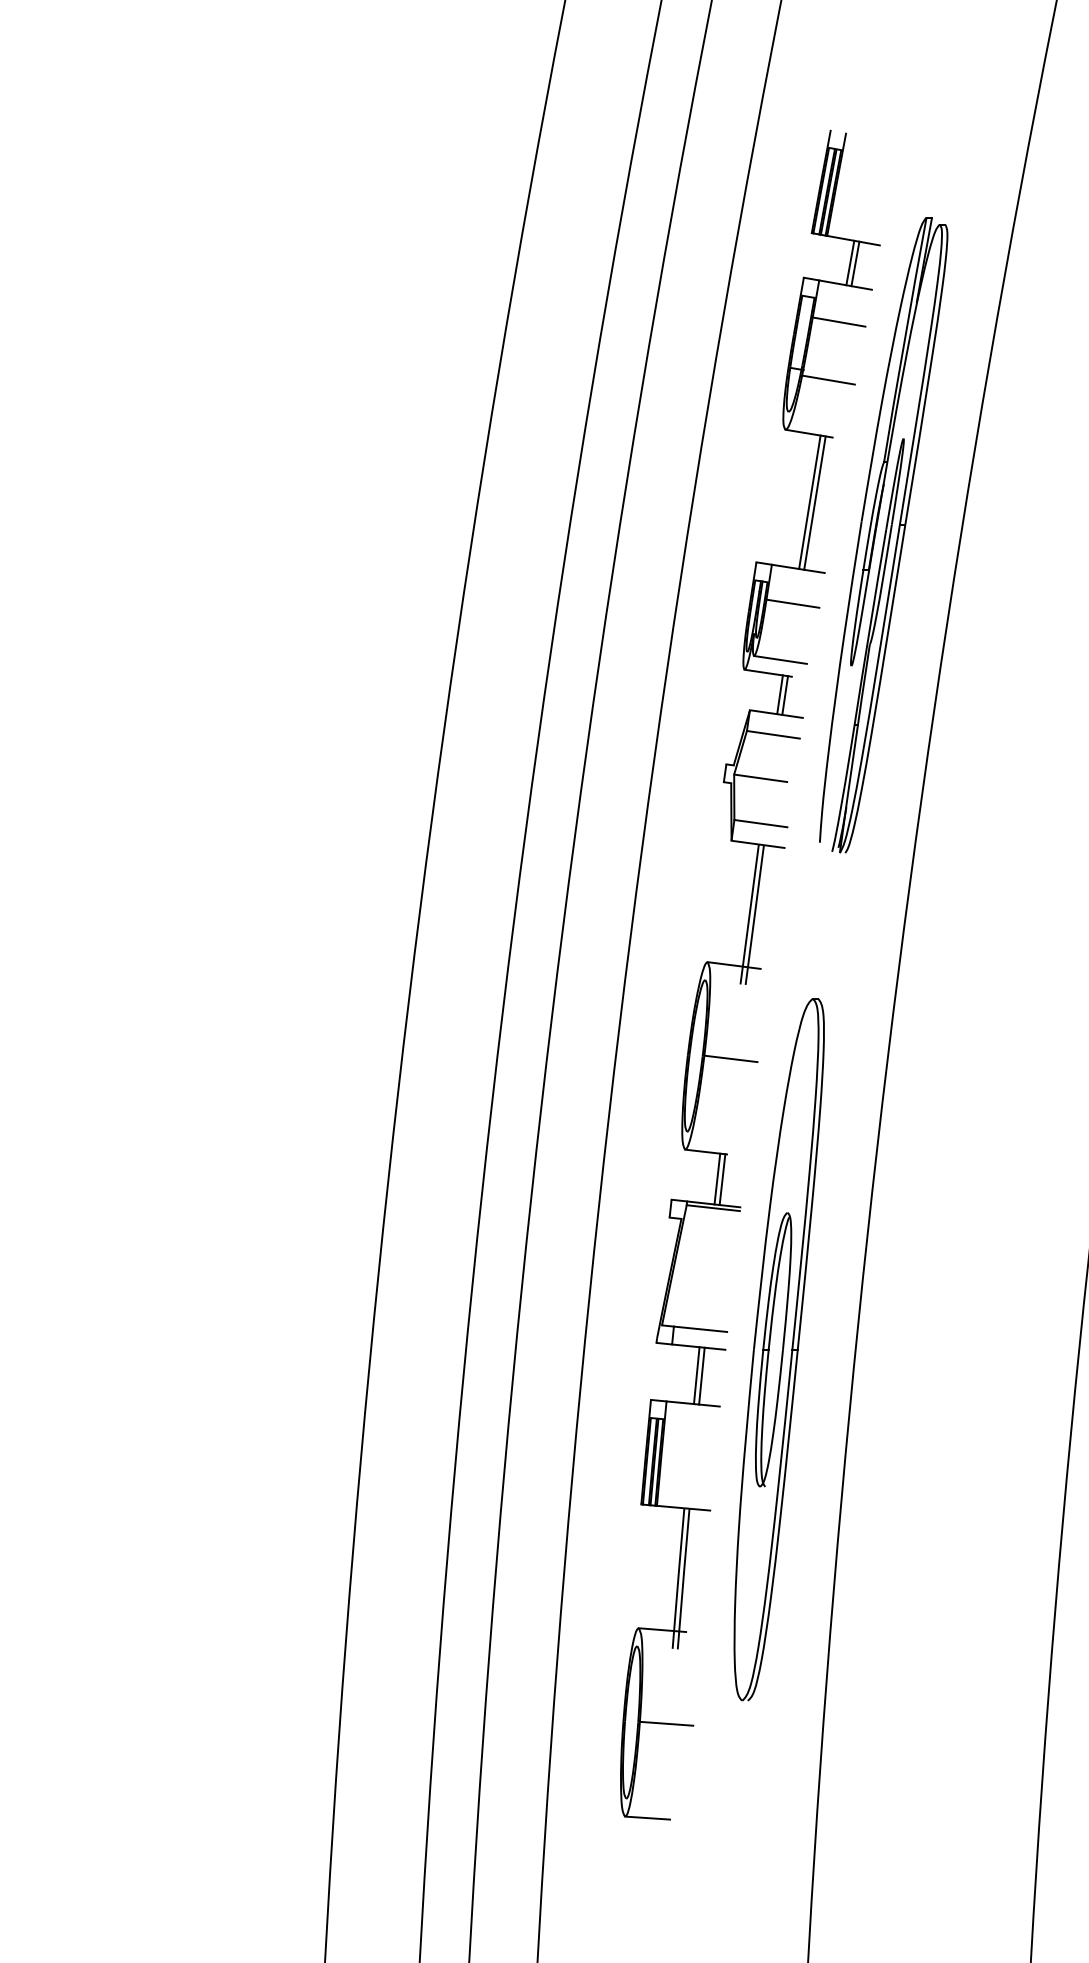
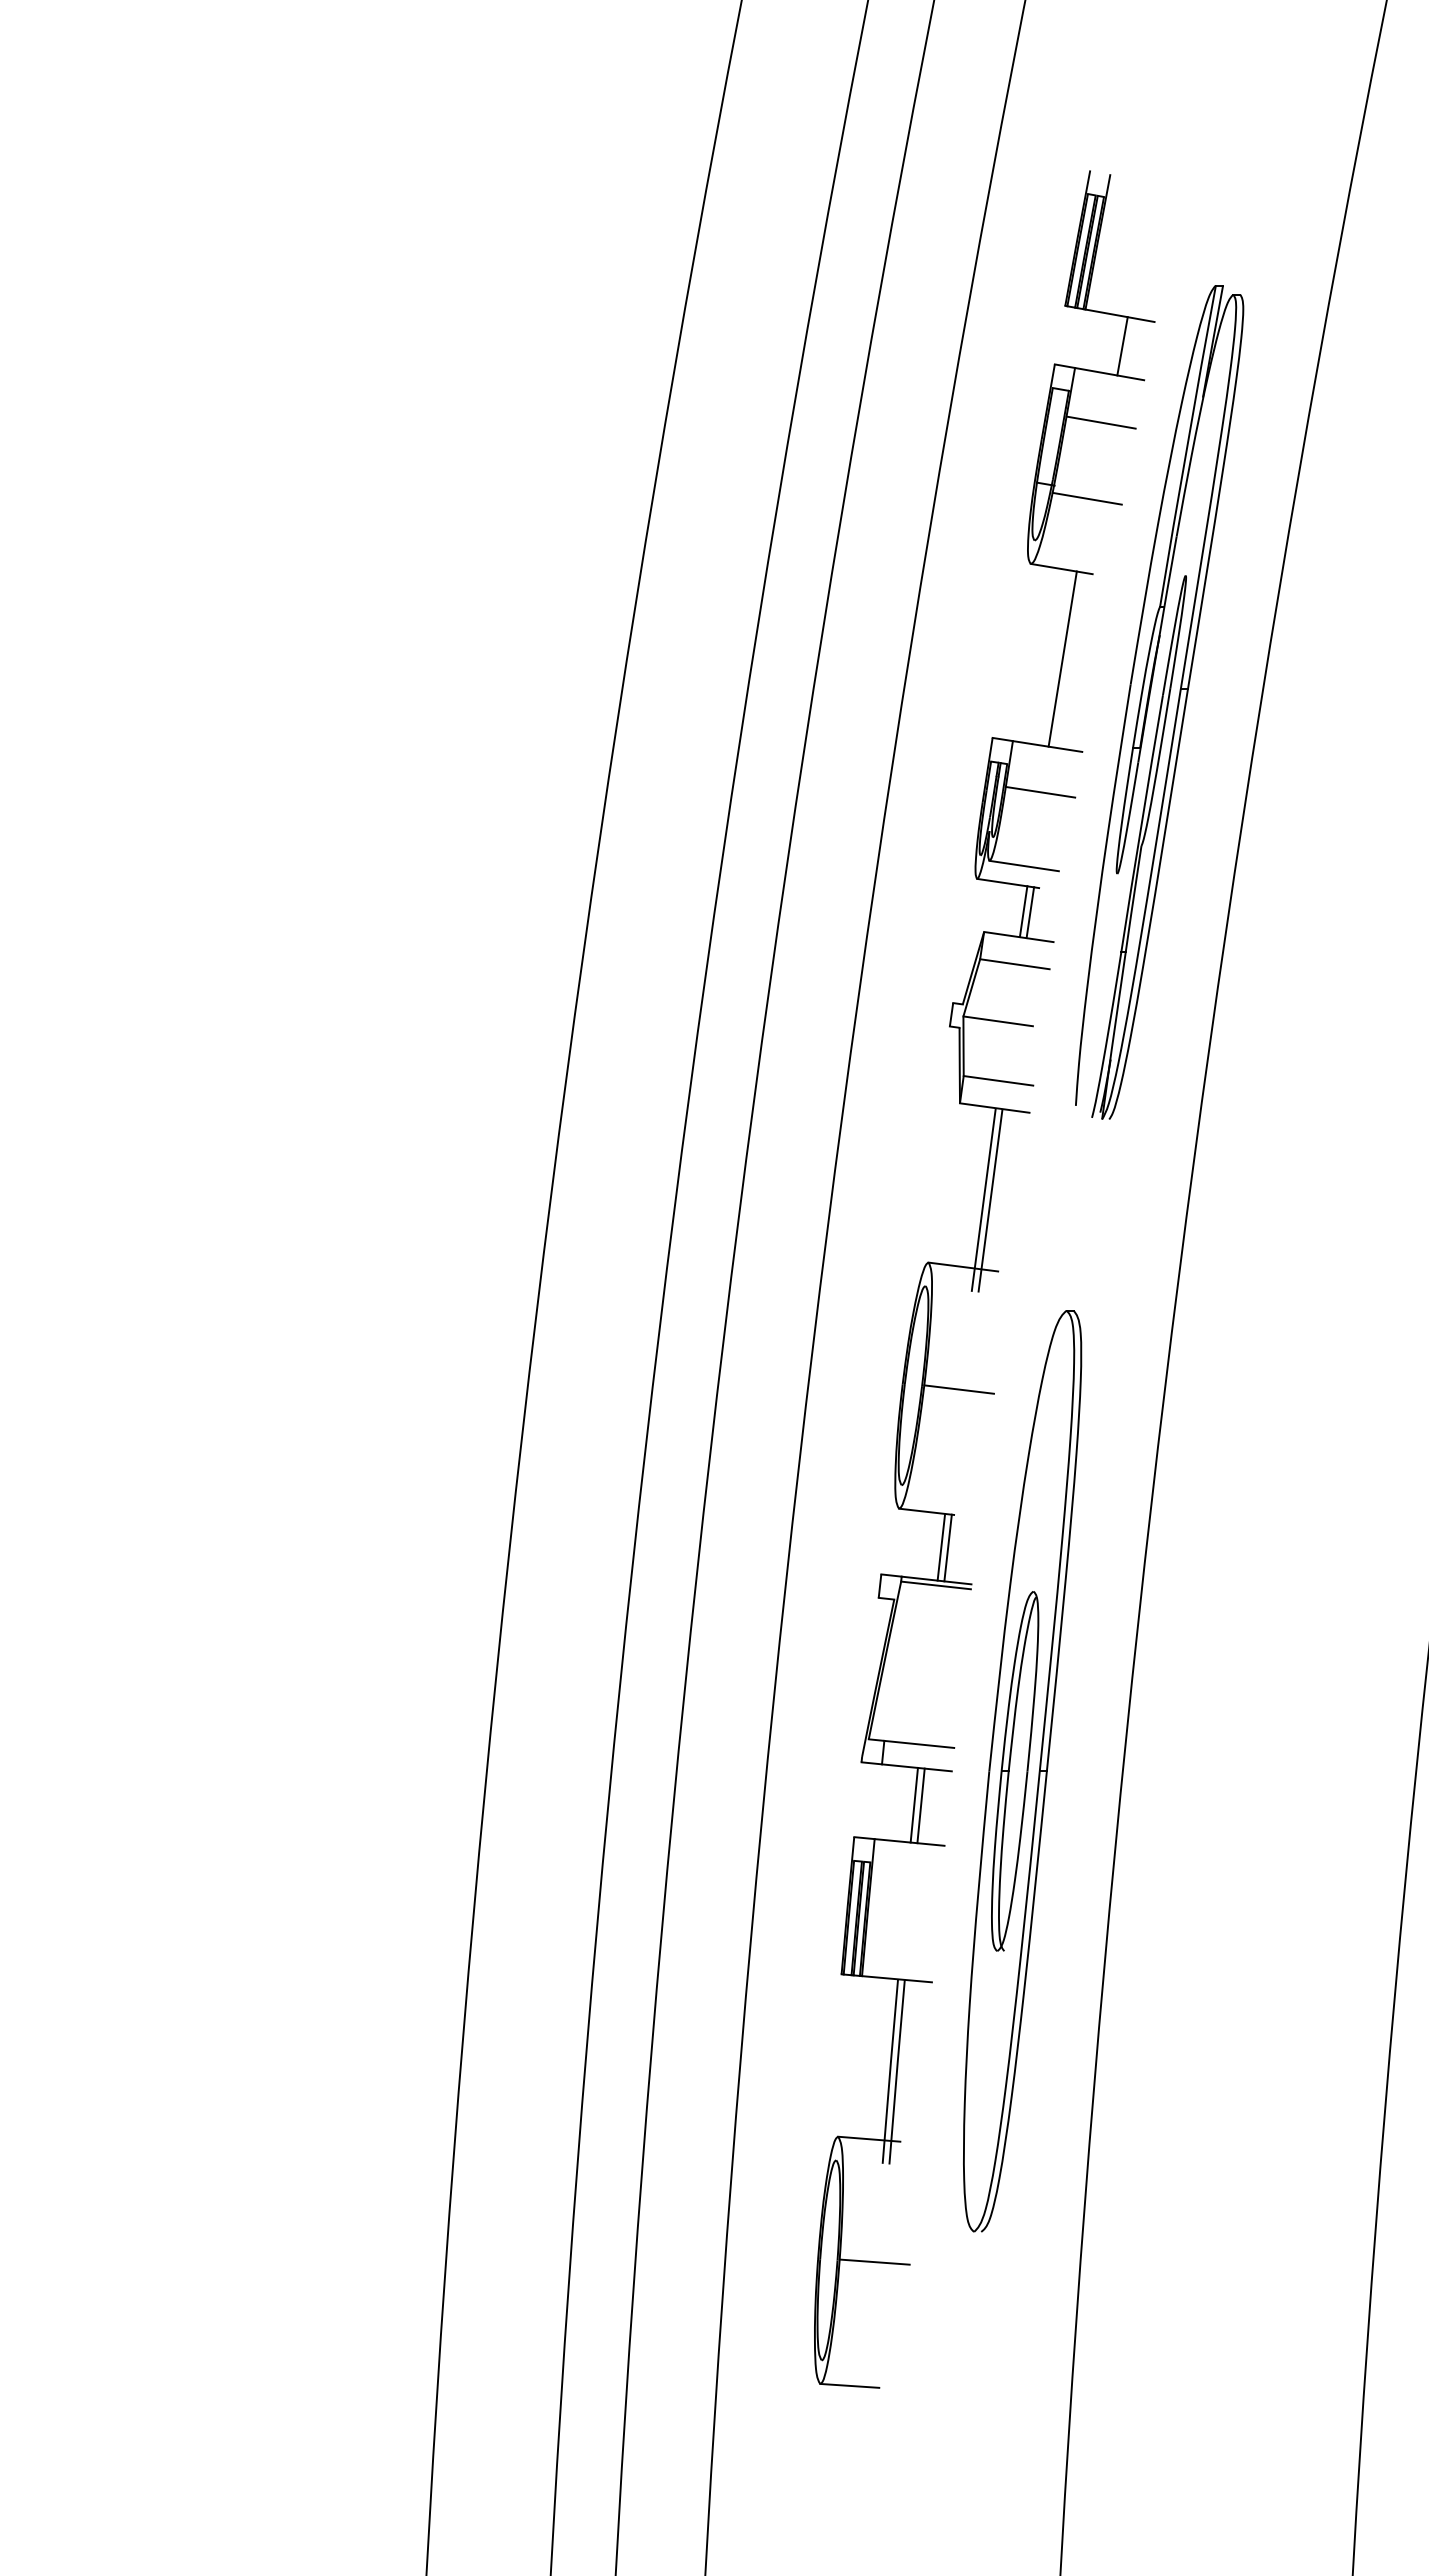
line: (850, 262) -> (1115, 344), removed
line: (815, 502) -> (1069, 659), removed

